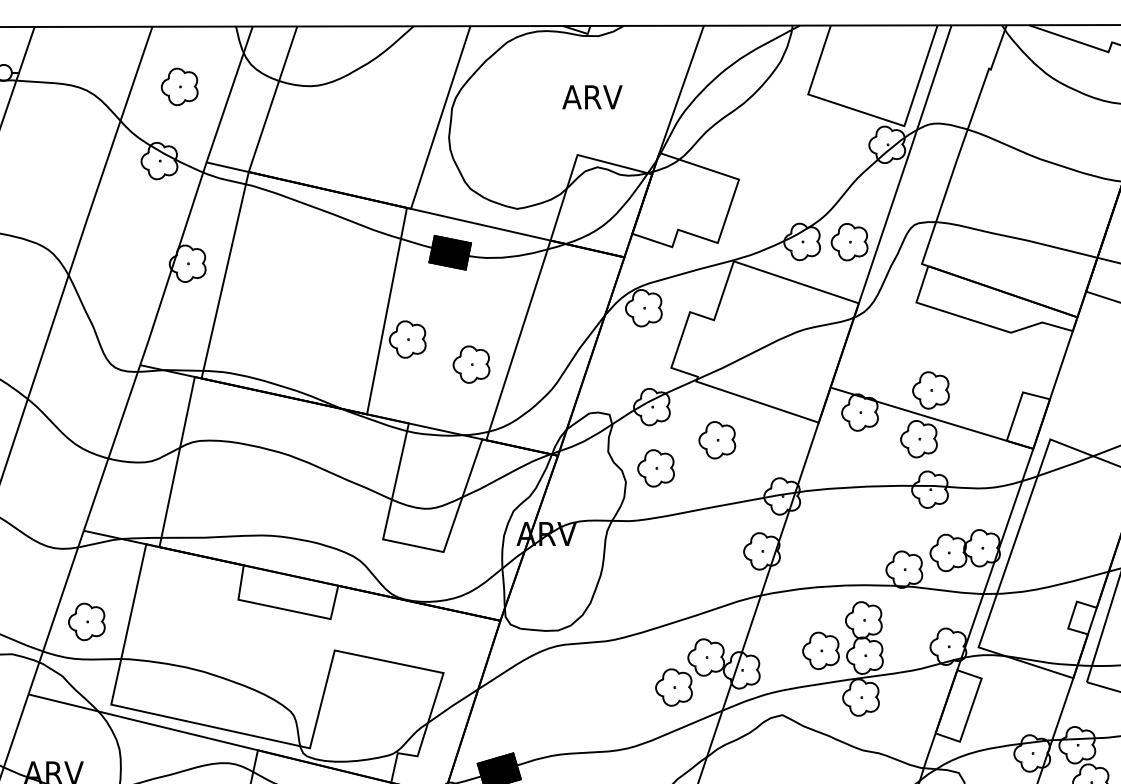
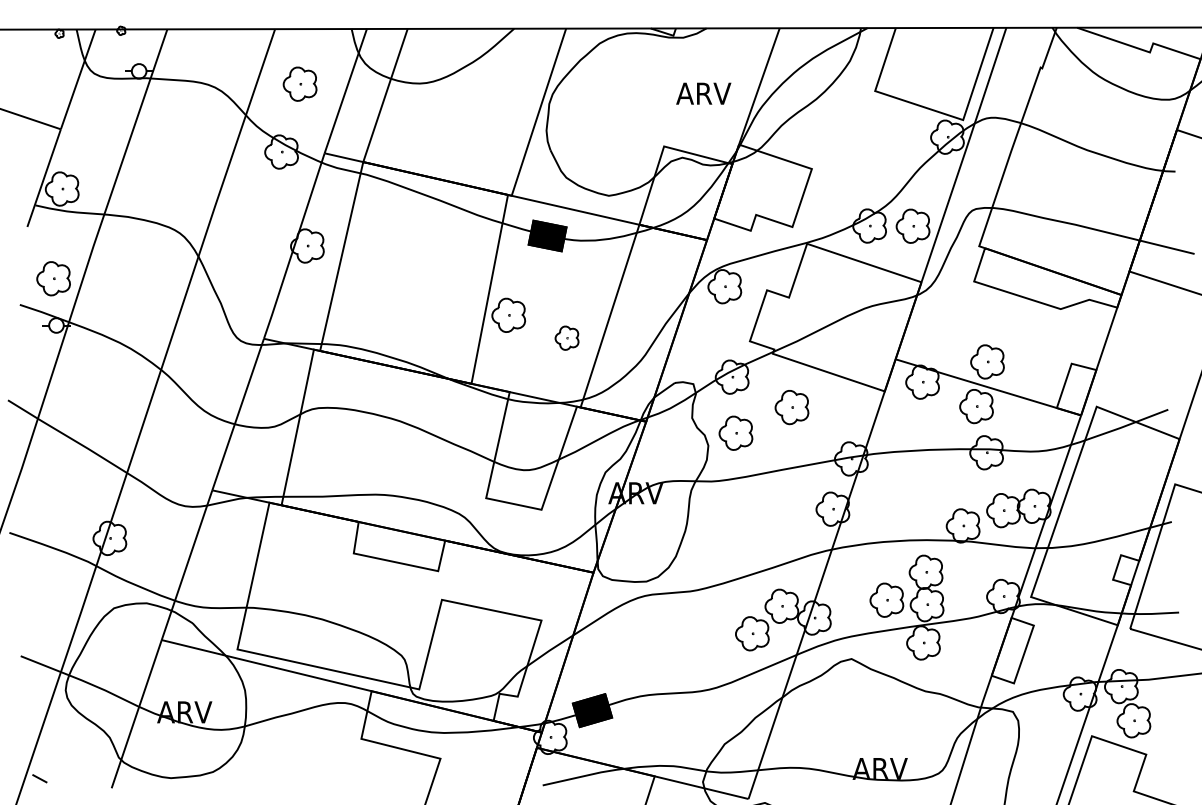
text: (592, 97) -> (703, 93), moved
part: (470, 363) -> (566, 337), size x0.7
part: (86, 621) -> (214, 573), removed

